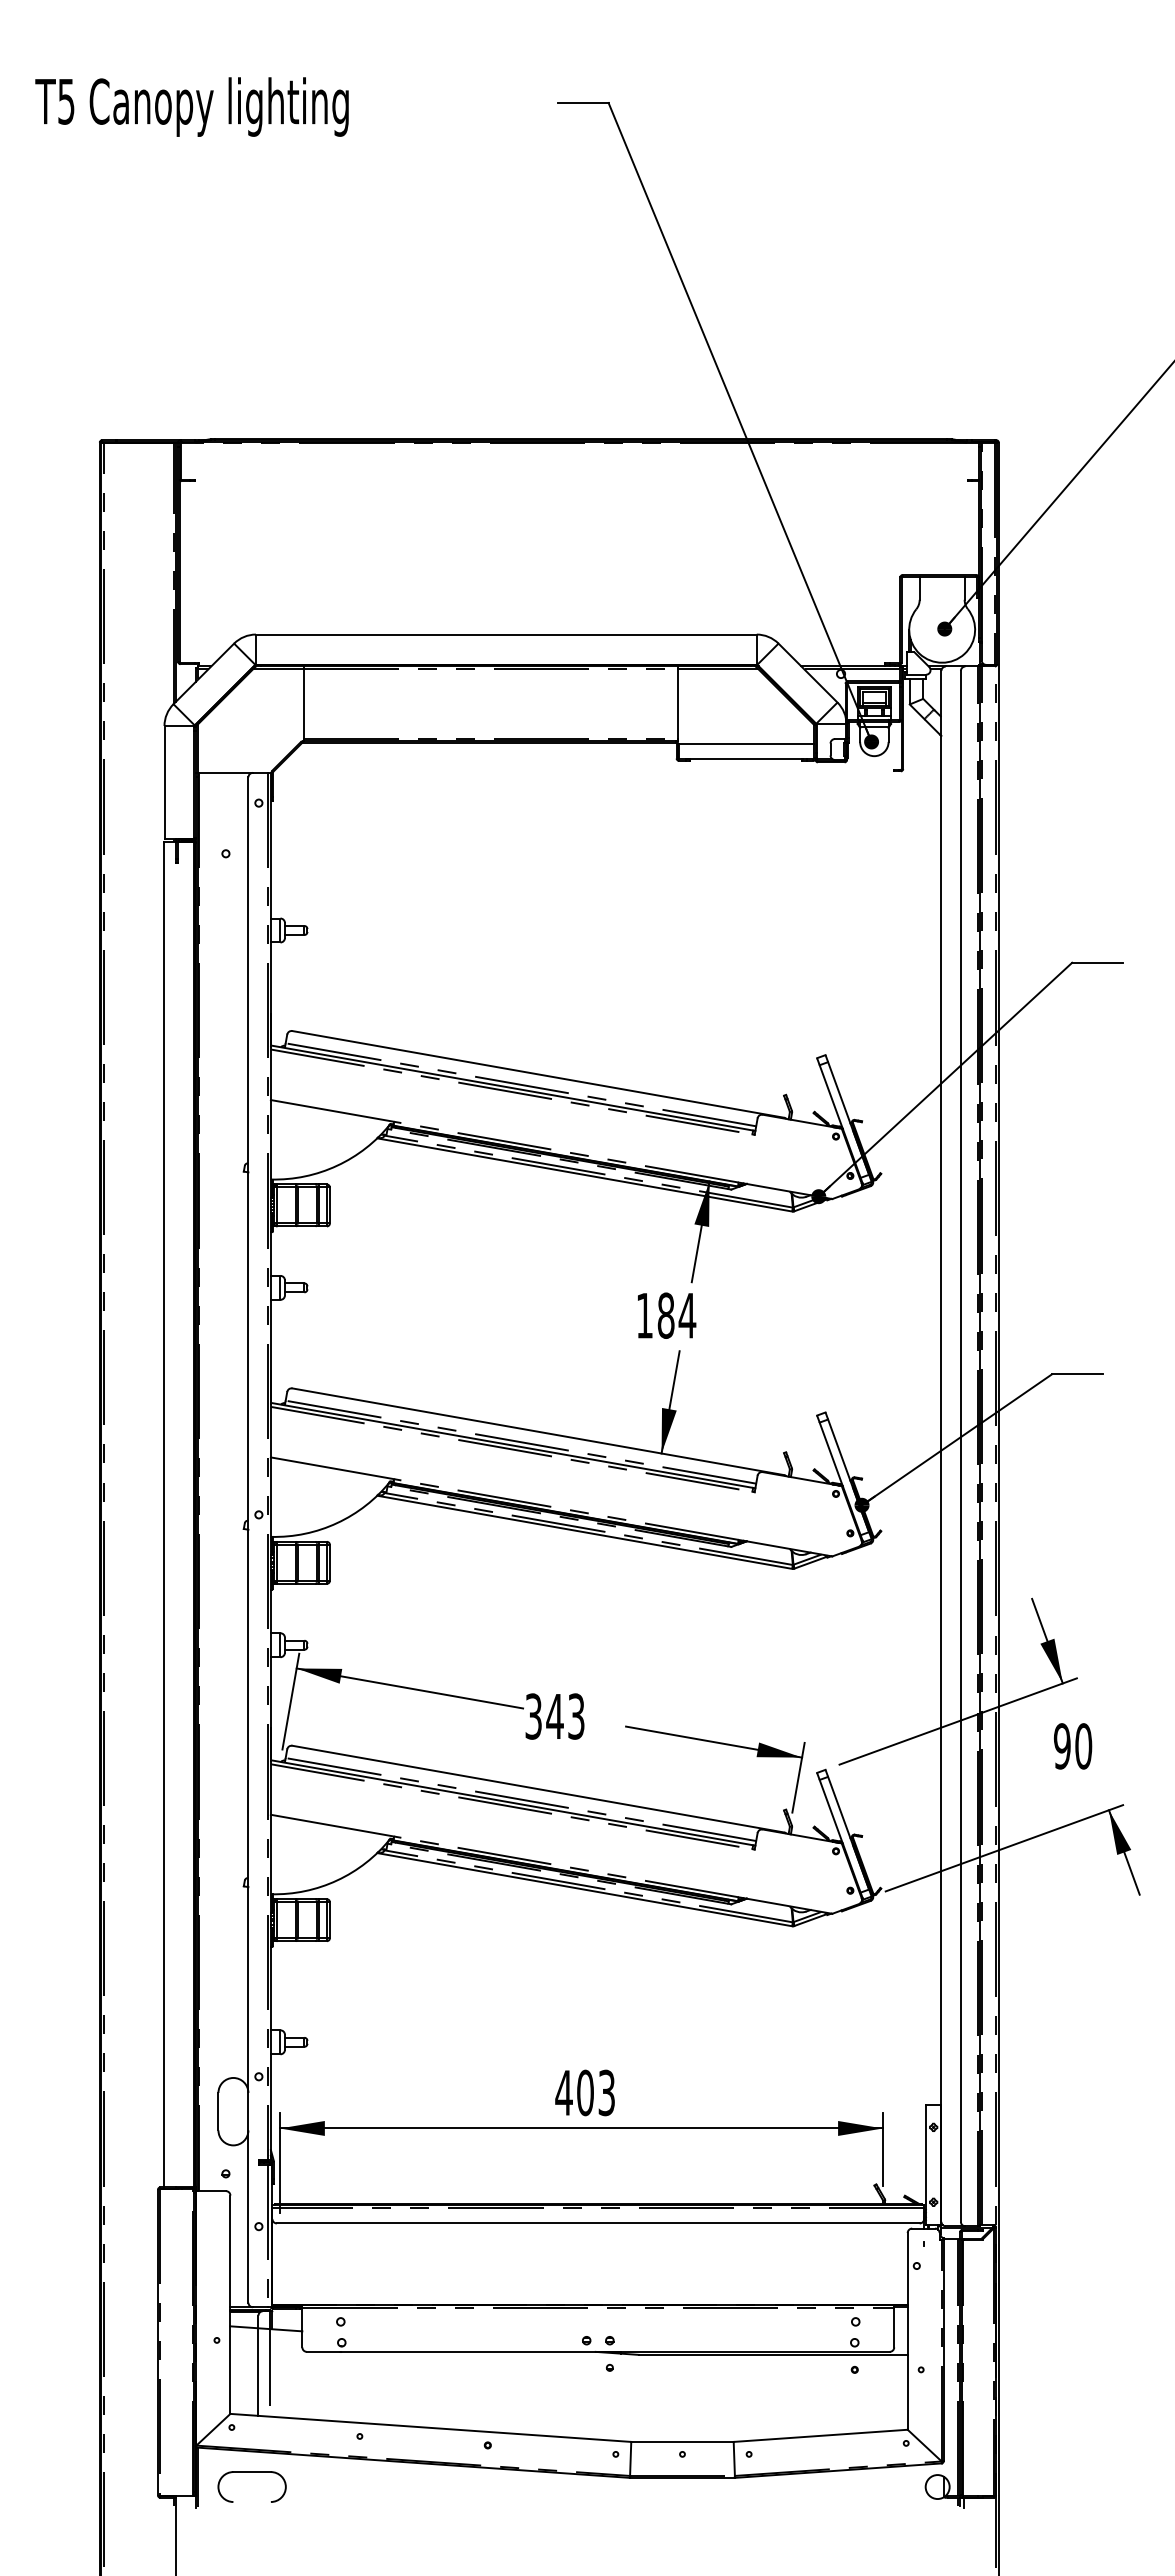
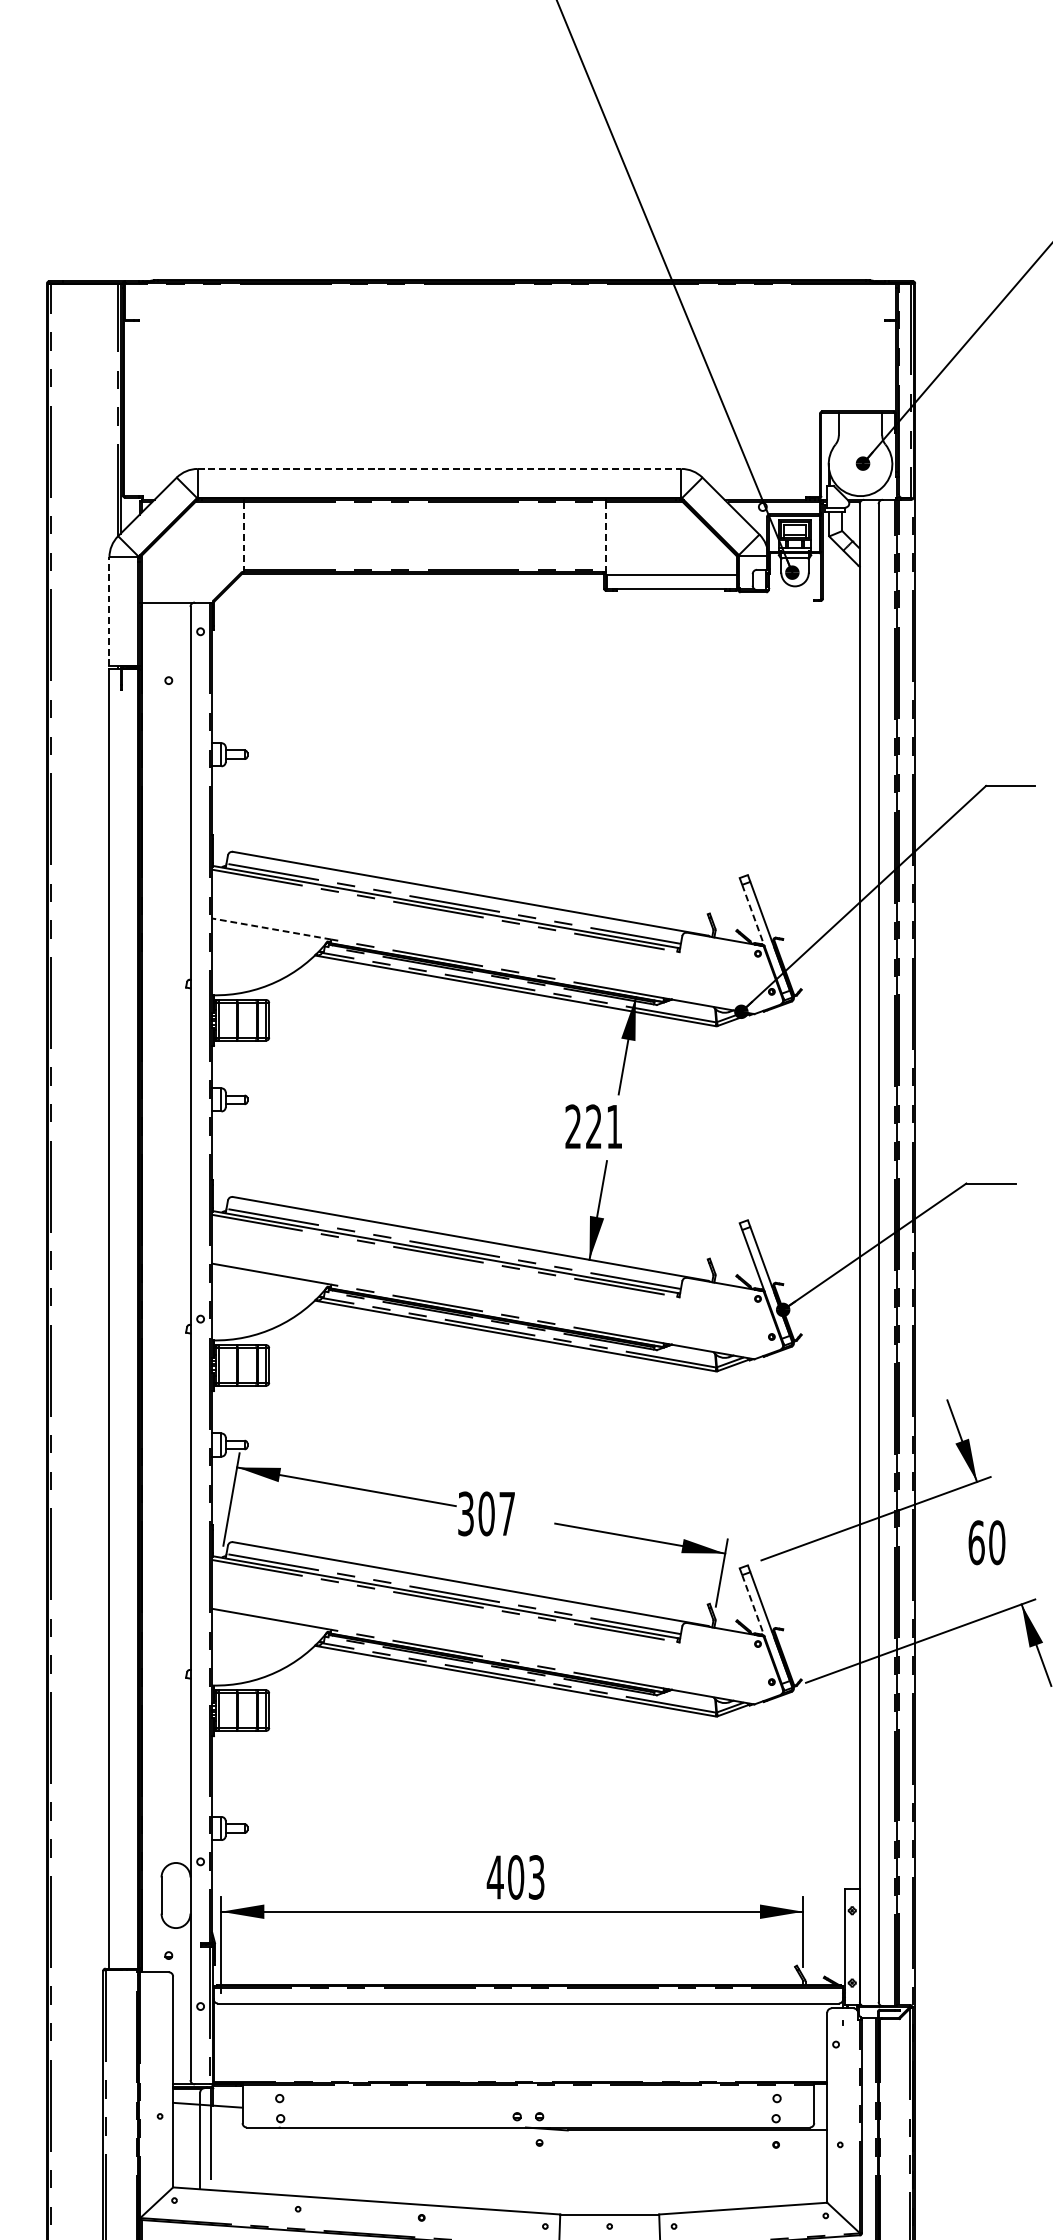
line: (506, 634) -> (439, 468), solid -> dashed
line: (303, 704) -> (243, 536), solid -> dashed
line: (678, 704) -> (605, 536), solid -> dashed
line: (164, 781) -> (109, 610), solid -> dashed
line: (831, 1097) -> (753, 916), solid -> dashed
line: (332, 1110) -> (271, 928), solid -> dashed
text: (666, 1315) -> (594, 1126), 184 -> 221
text: (565, 1716) -> (496, 1513), 343 -> 307
text: (1061, 1746) -> (975, 1542), 90 -> 60
line: (831, 1812) -> (753, 1606), solid -> dashed

